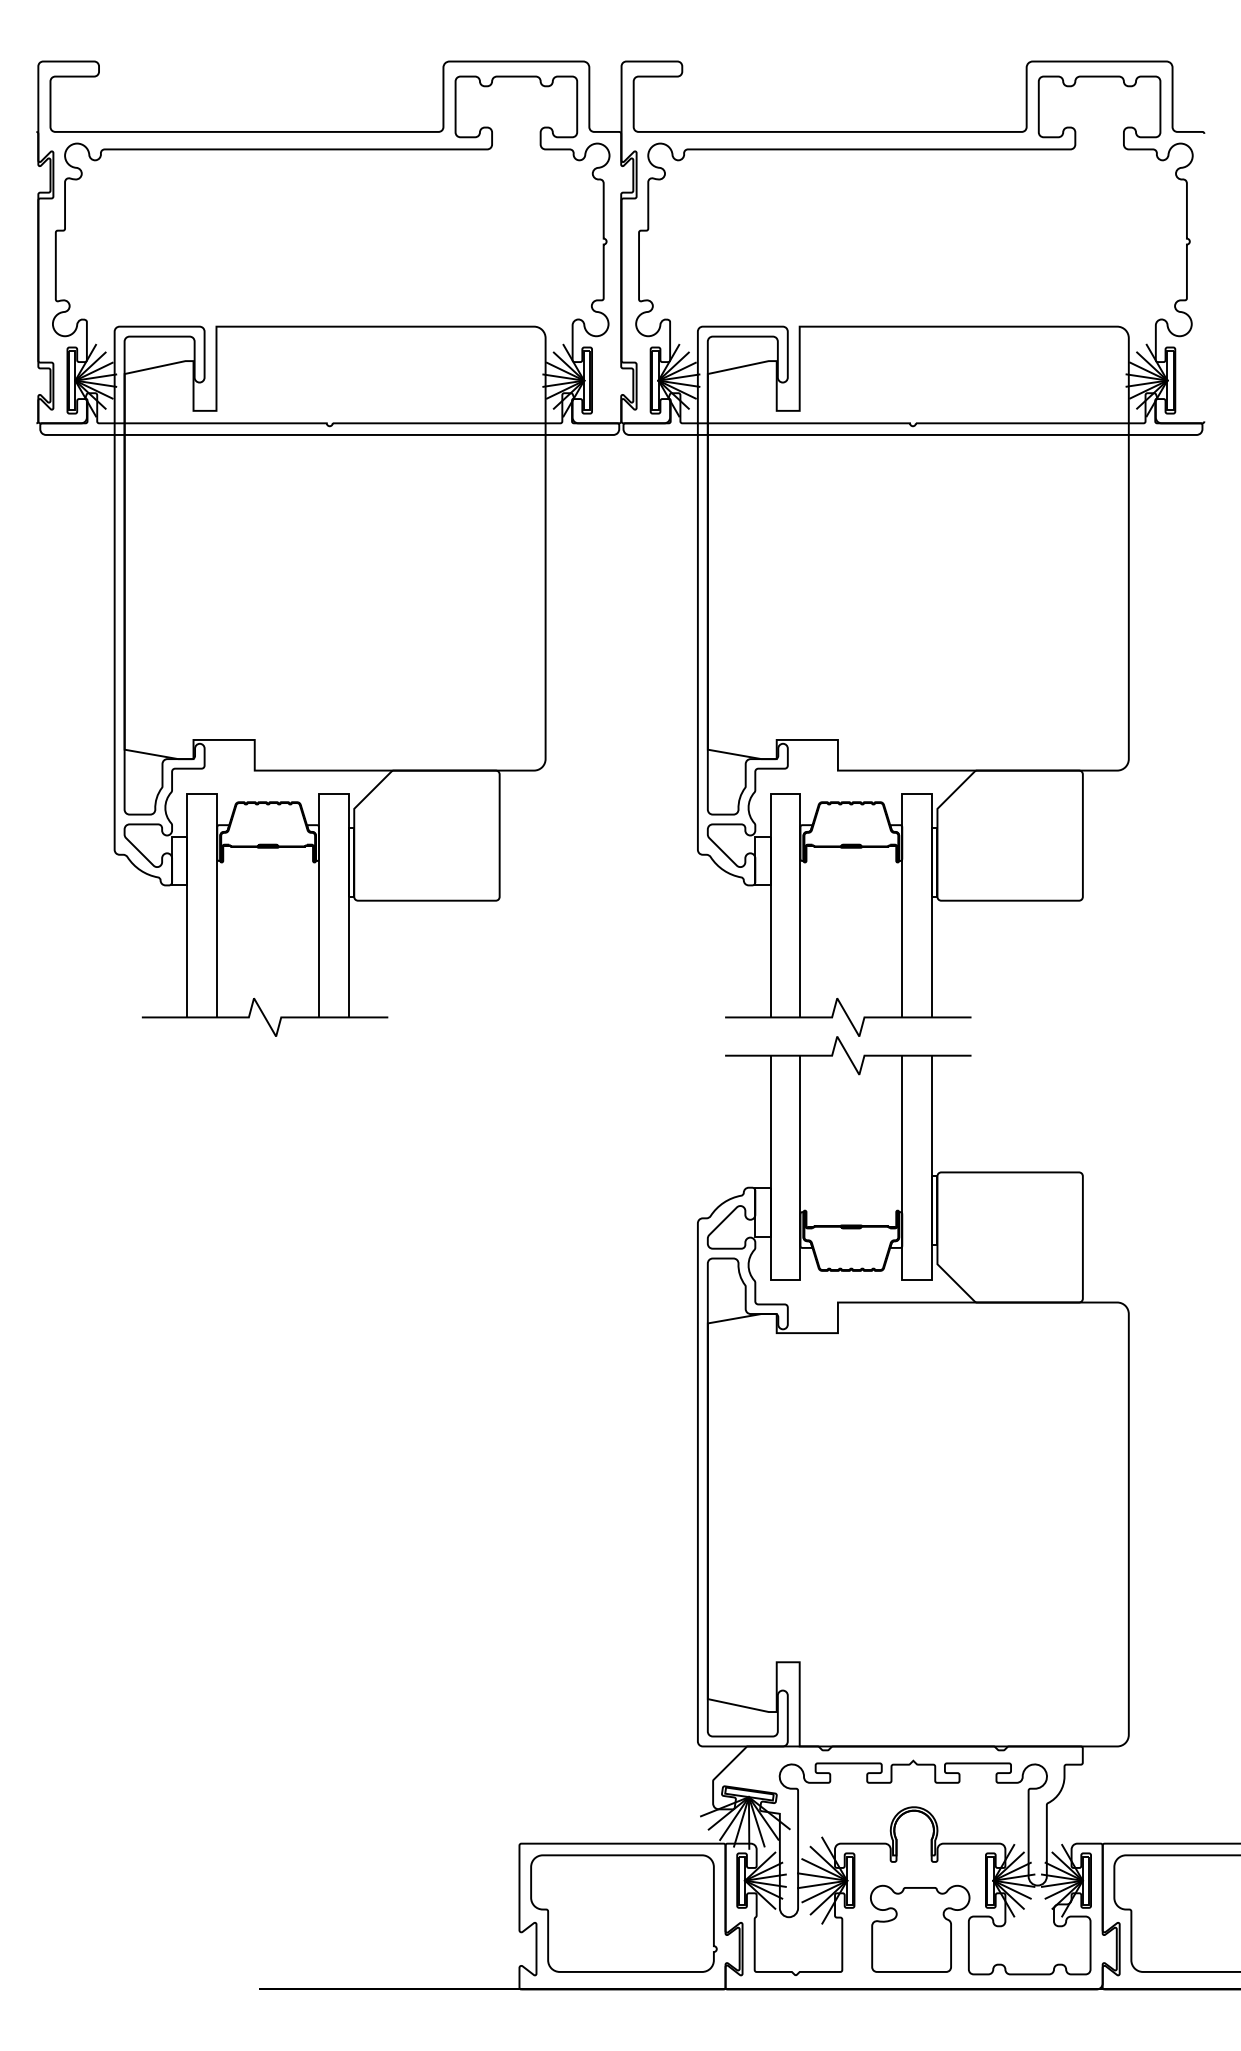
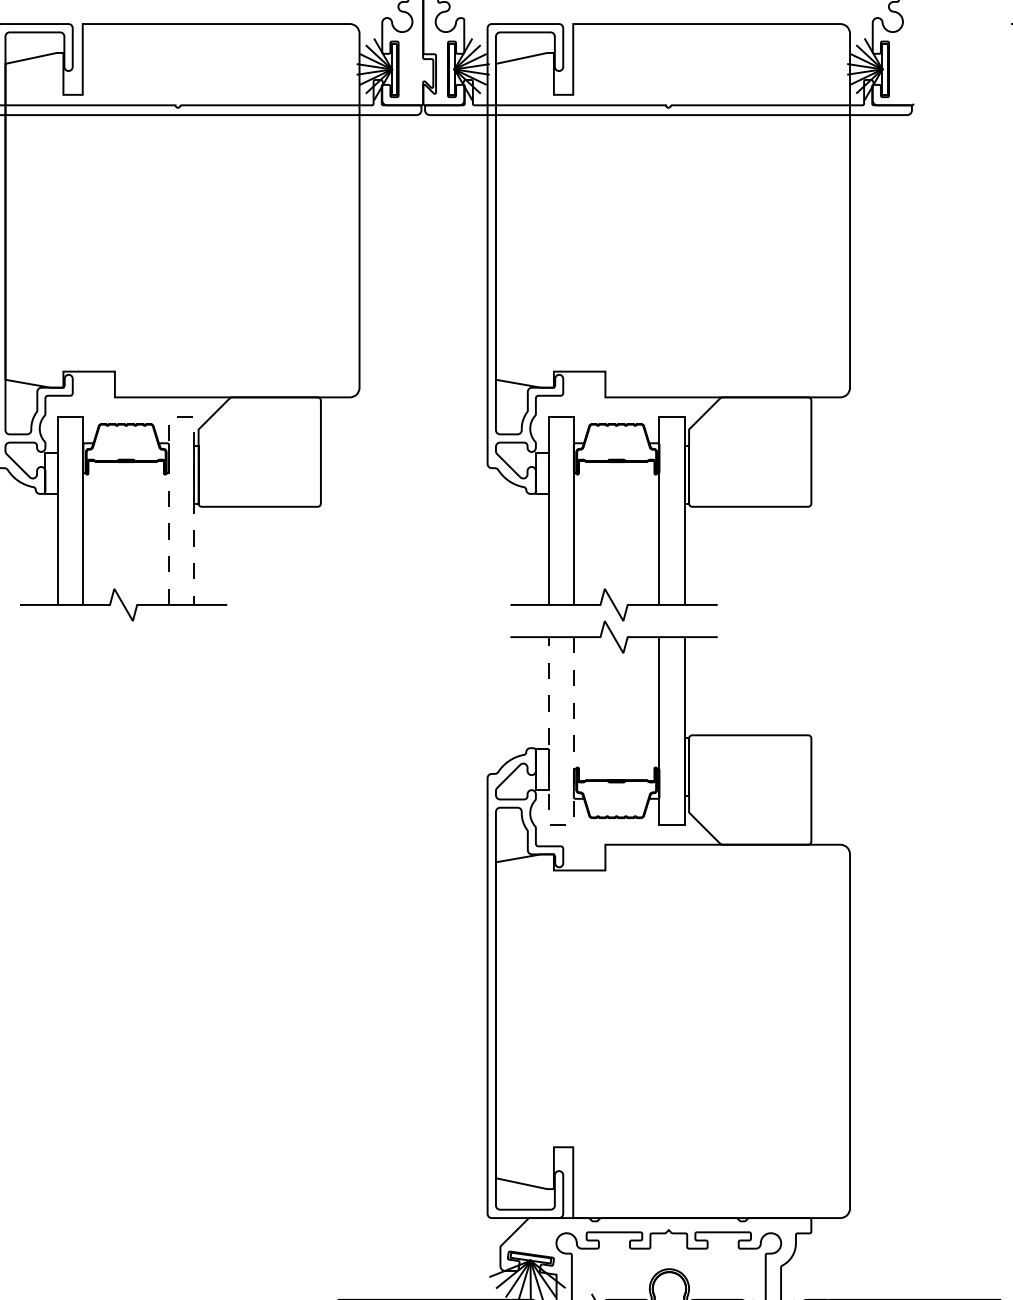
line: (333, 793) -> (181, 416), solid -> dashed
line: (785, 1279) -> (561, 825), solid -> dashed

